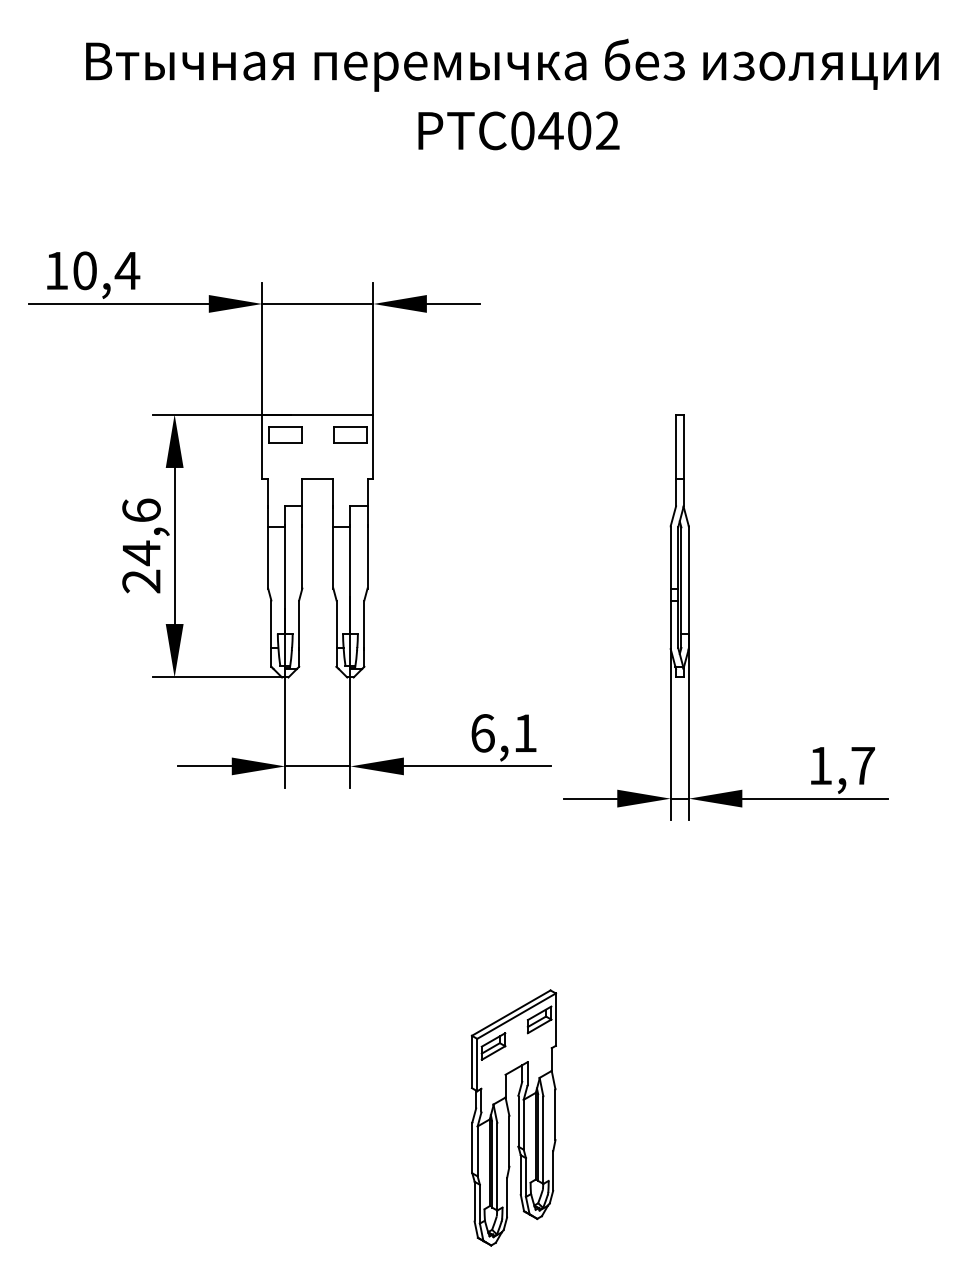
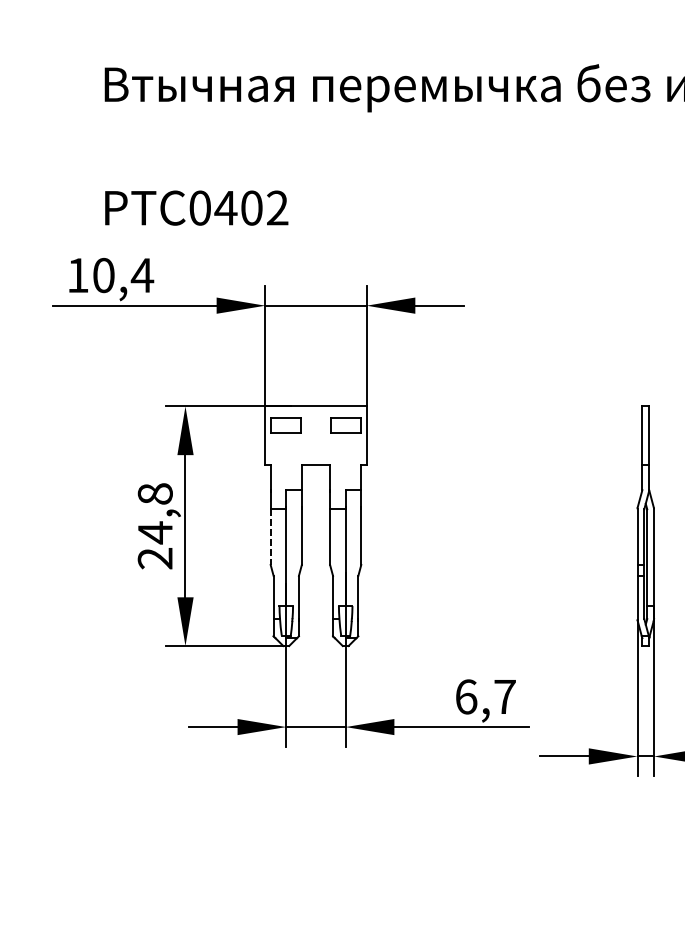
text: (518, 130) -> (196, 207), moved
text: (141, 510) -> (155, 493), 24,6 -> 24,8
line: (268, 557) -> (271, 536), solid -> dashed
text: (525, 732) -> (505, 696), 6,1 -> 6,7

